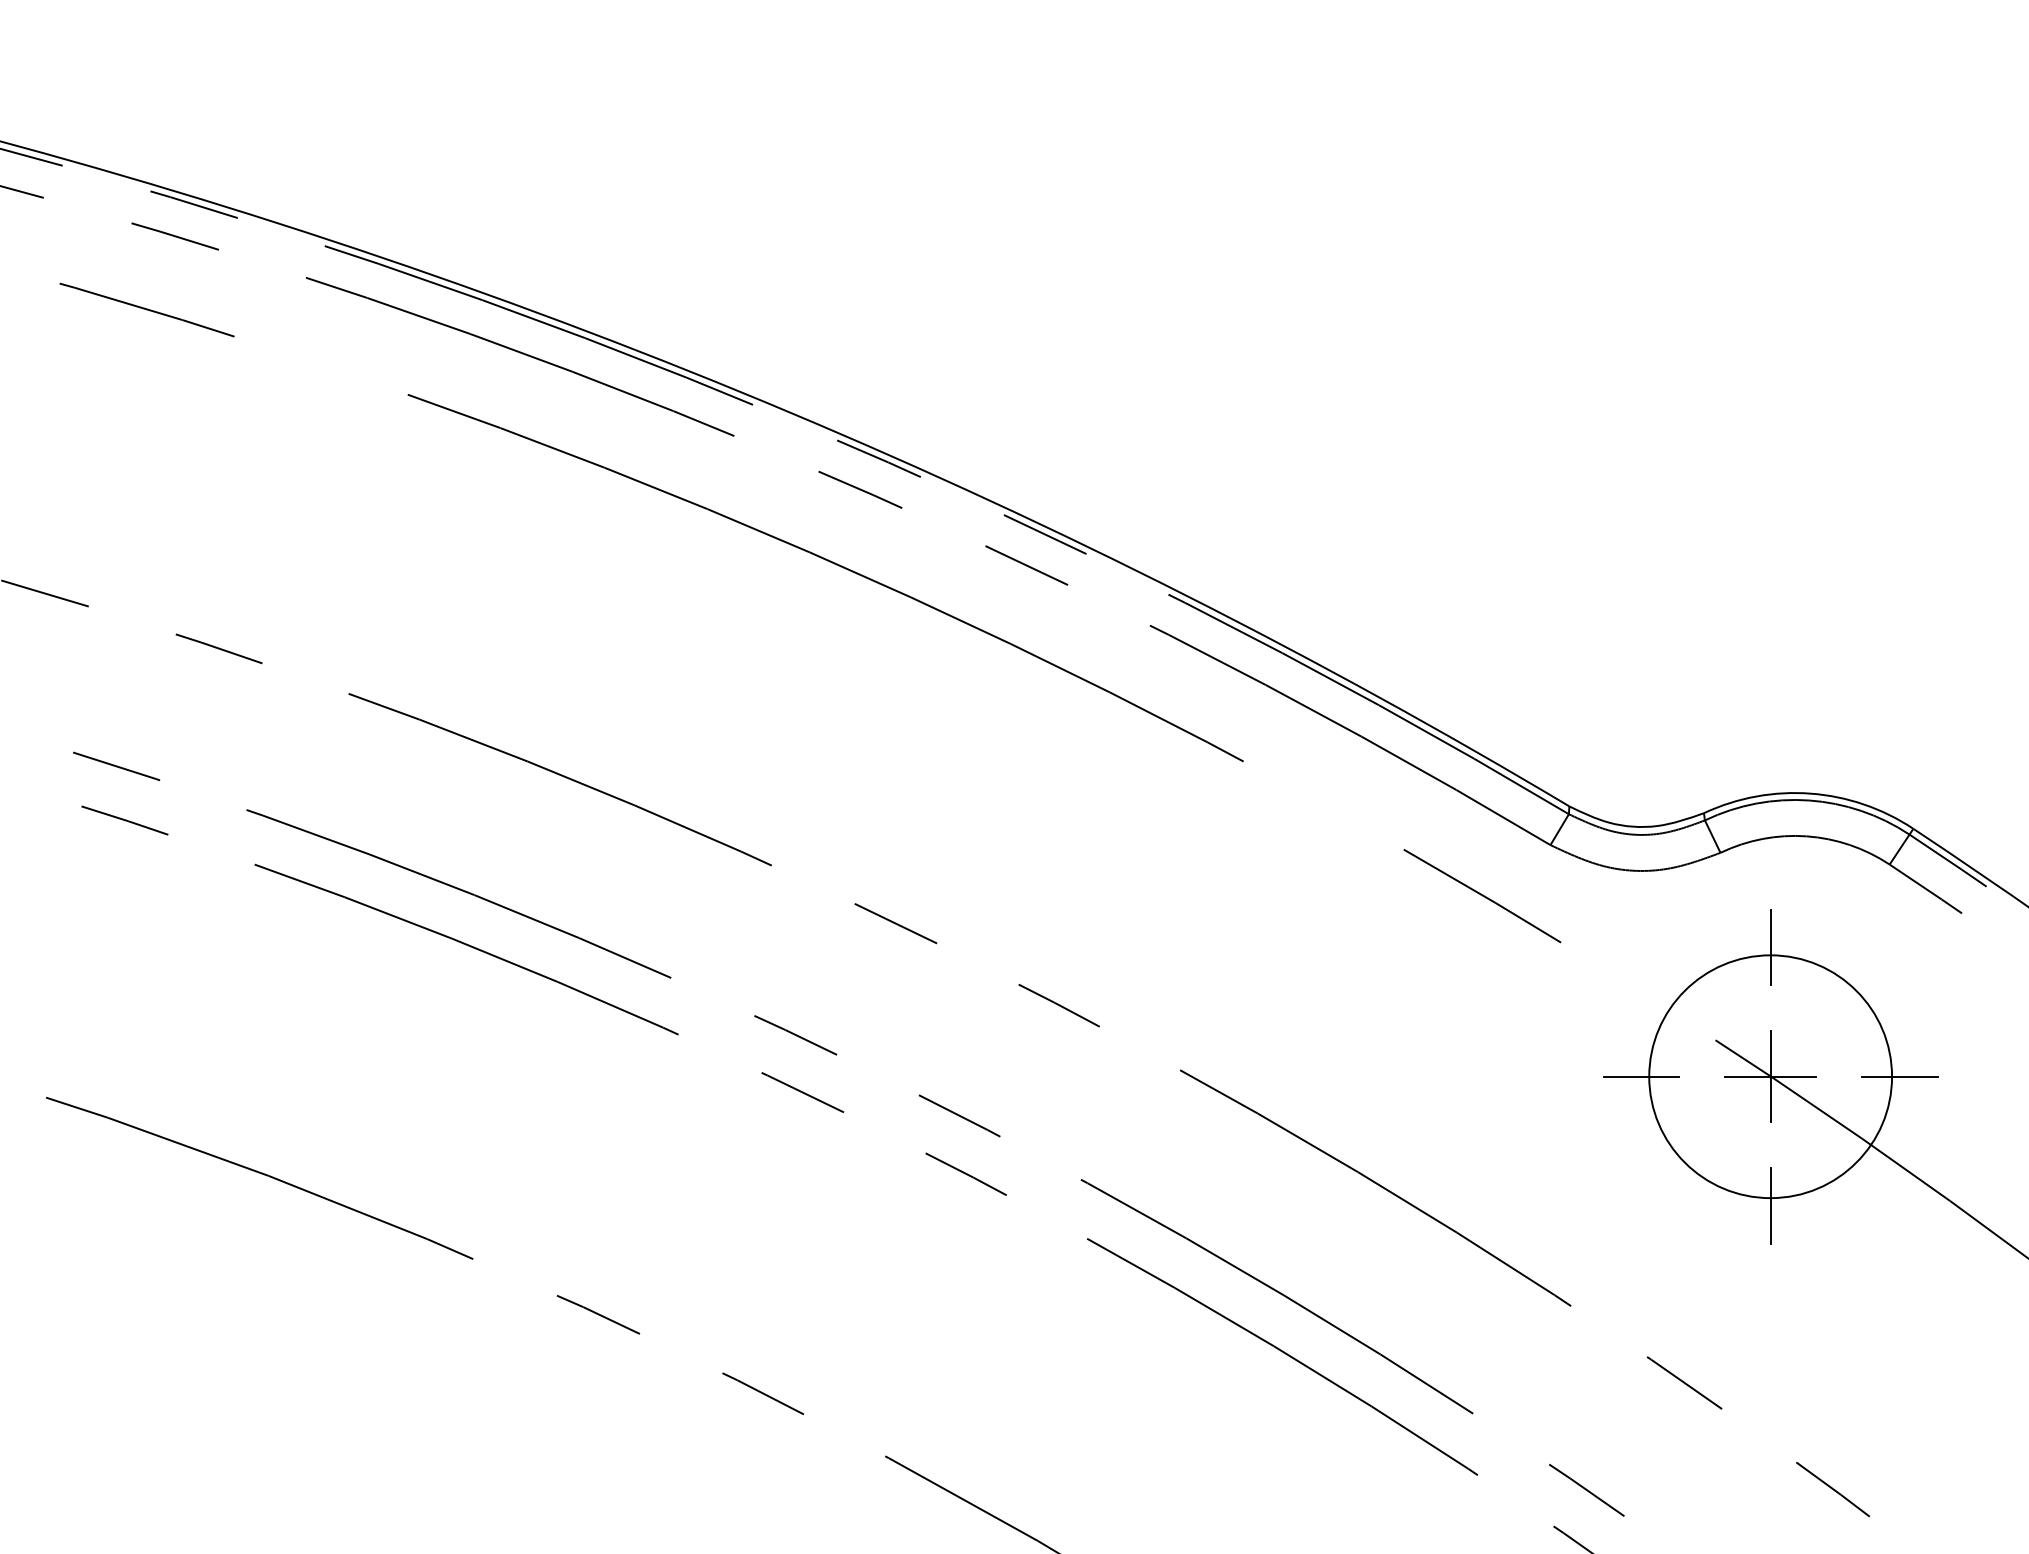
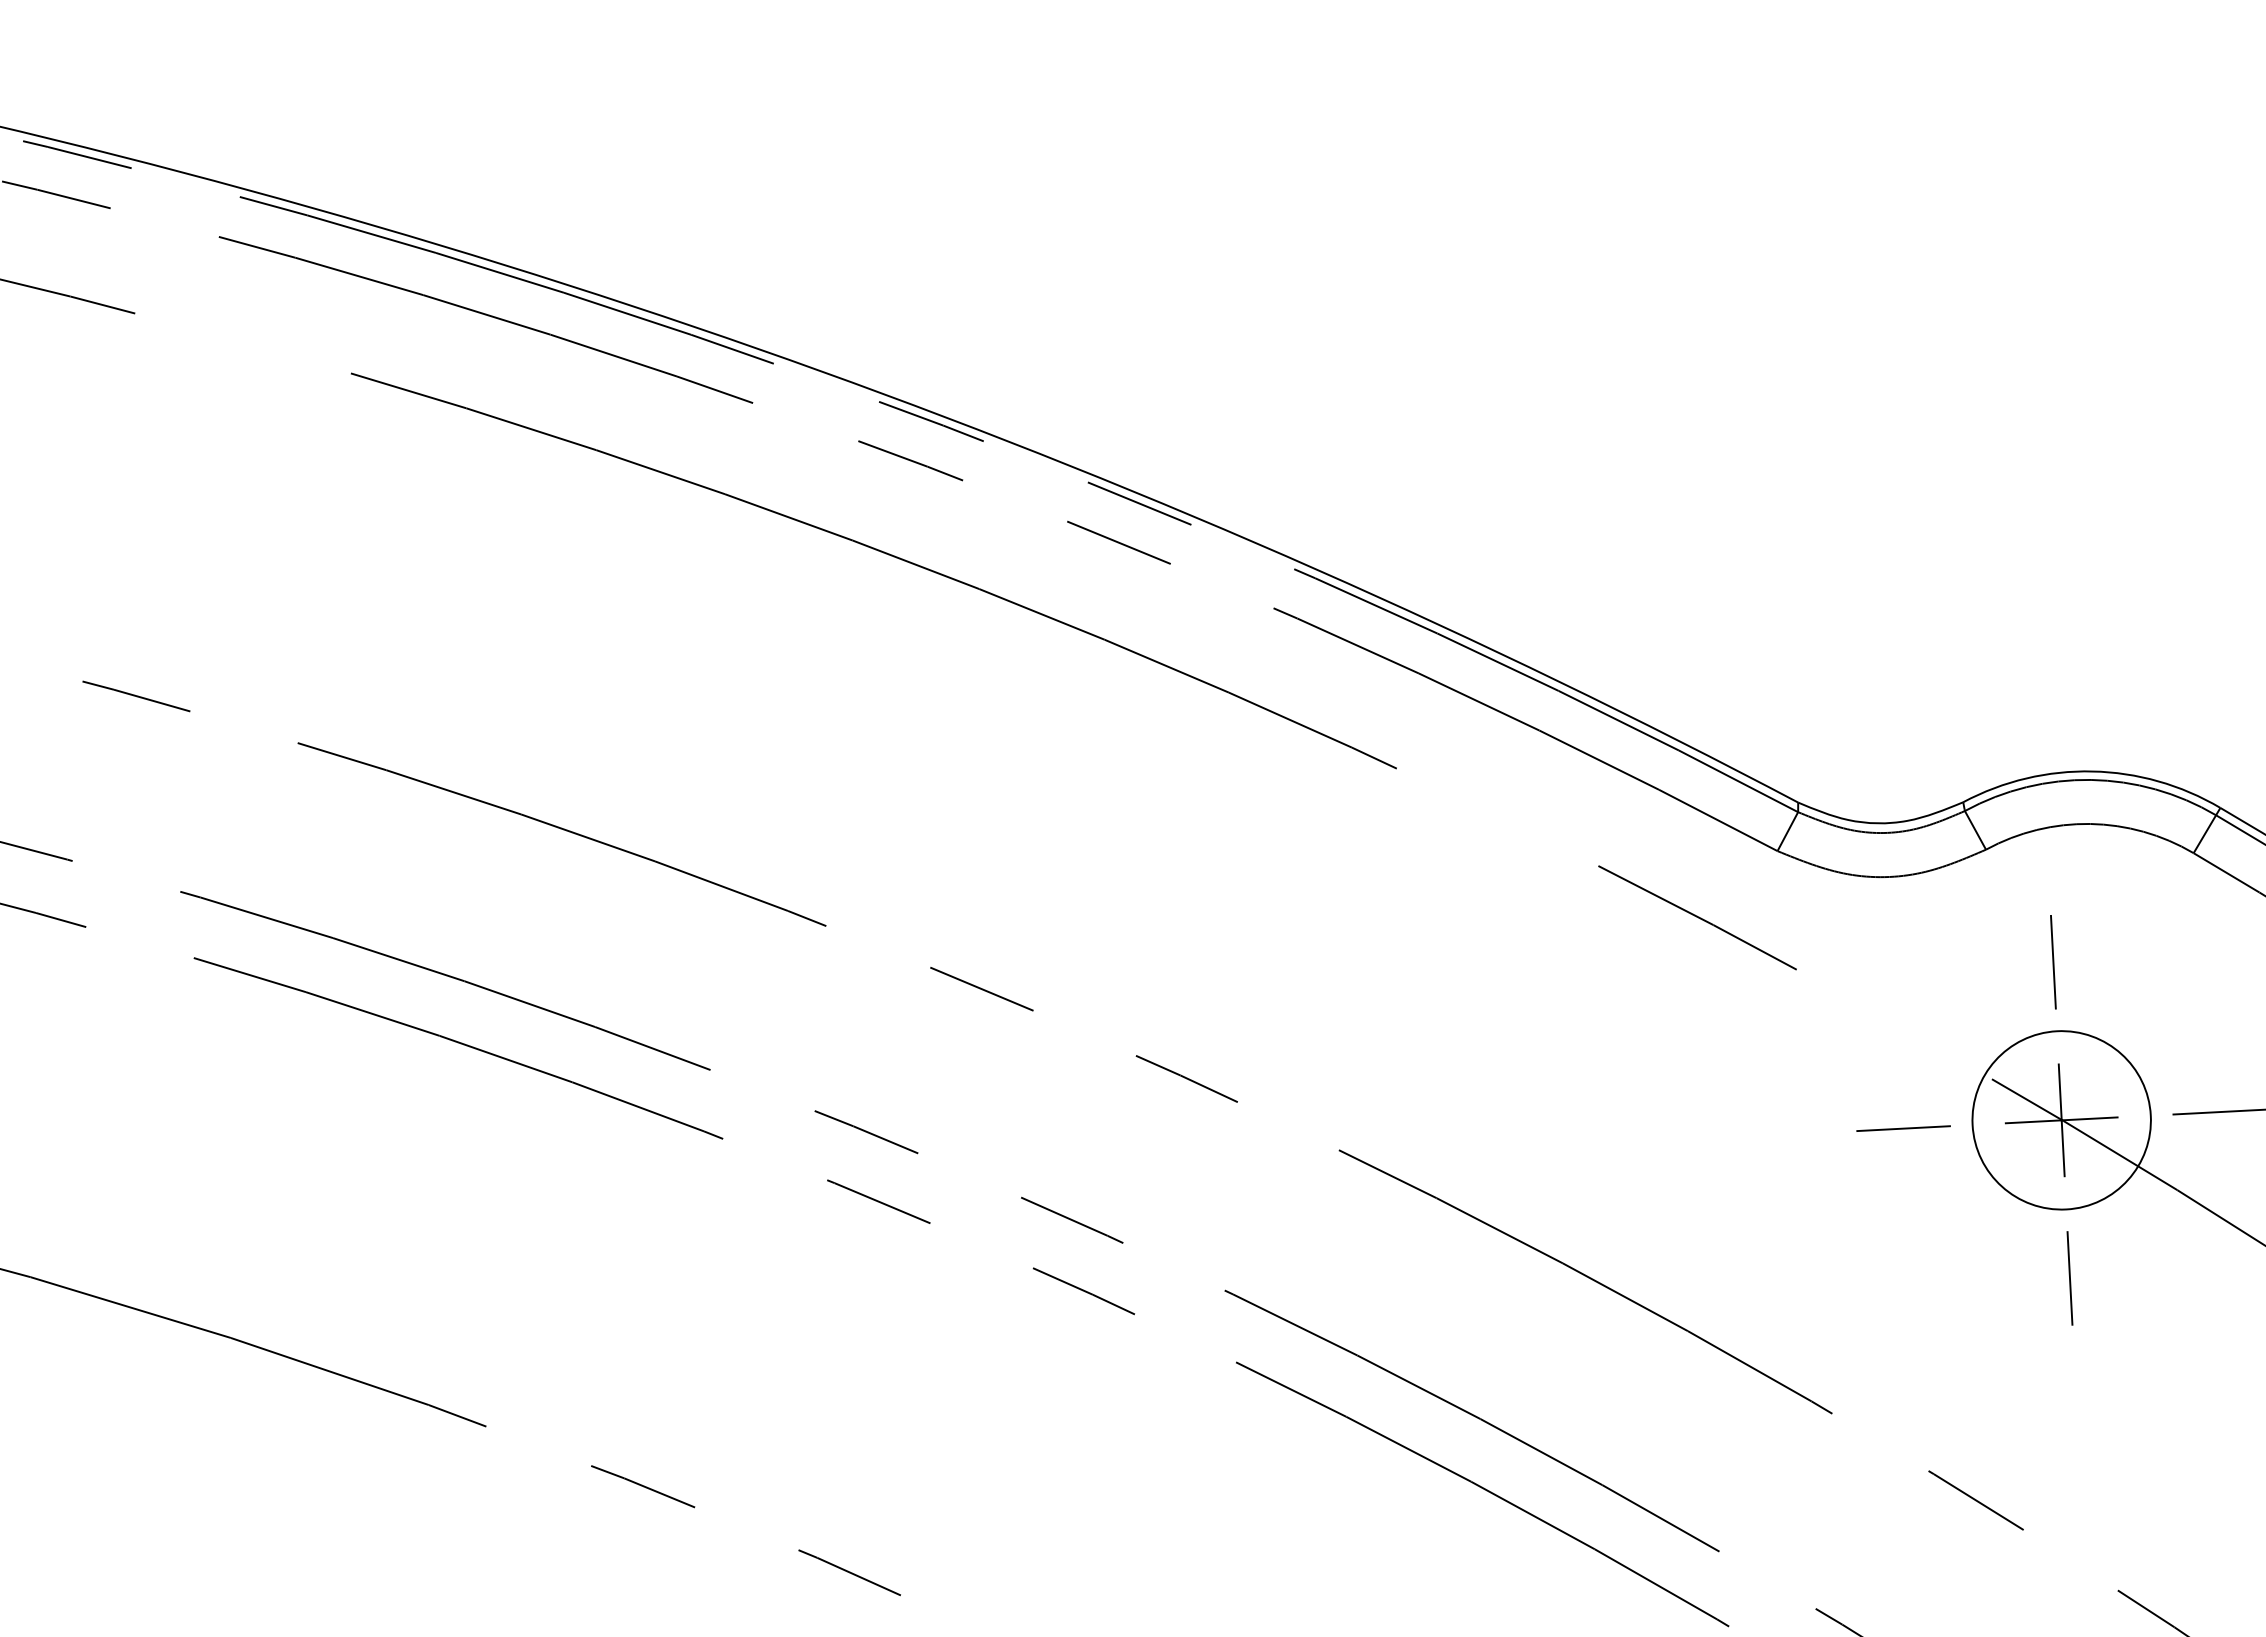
circle: (1770, 1076) -> (2061, 1120), size x0.6

